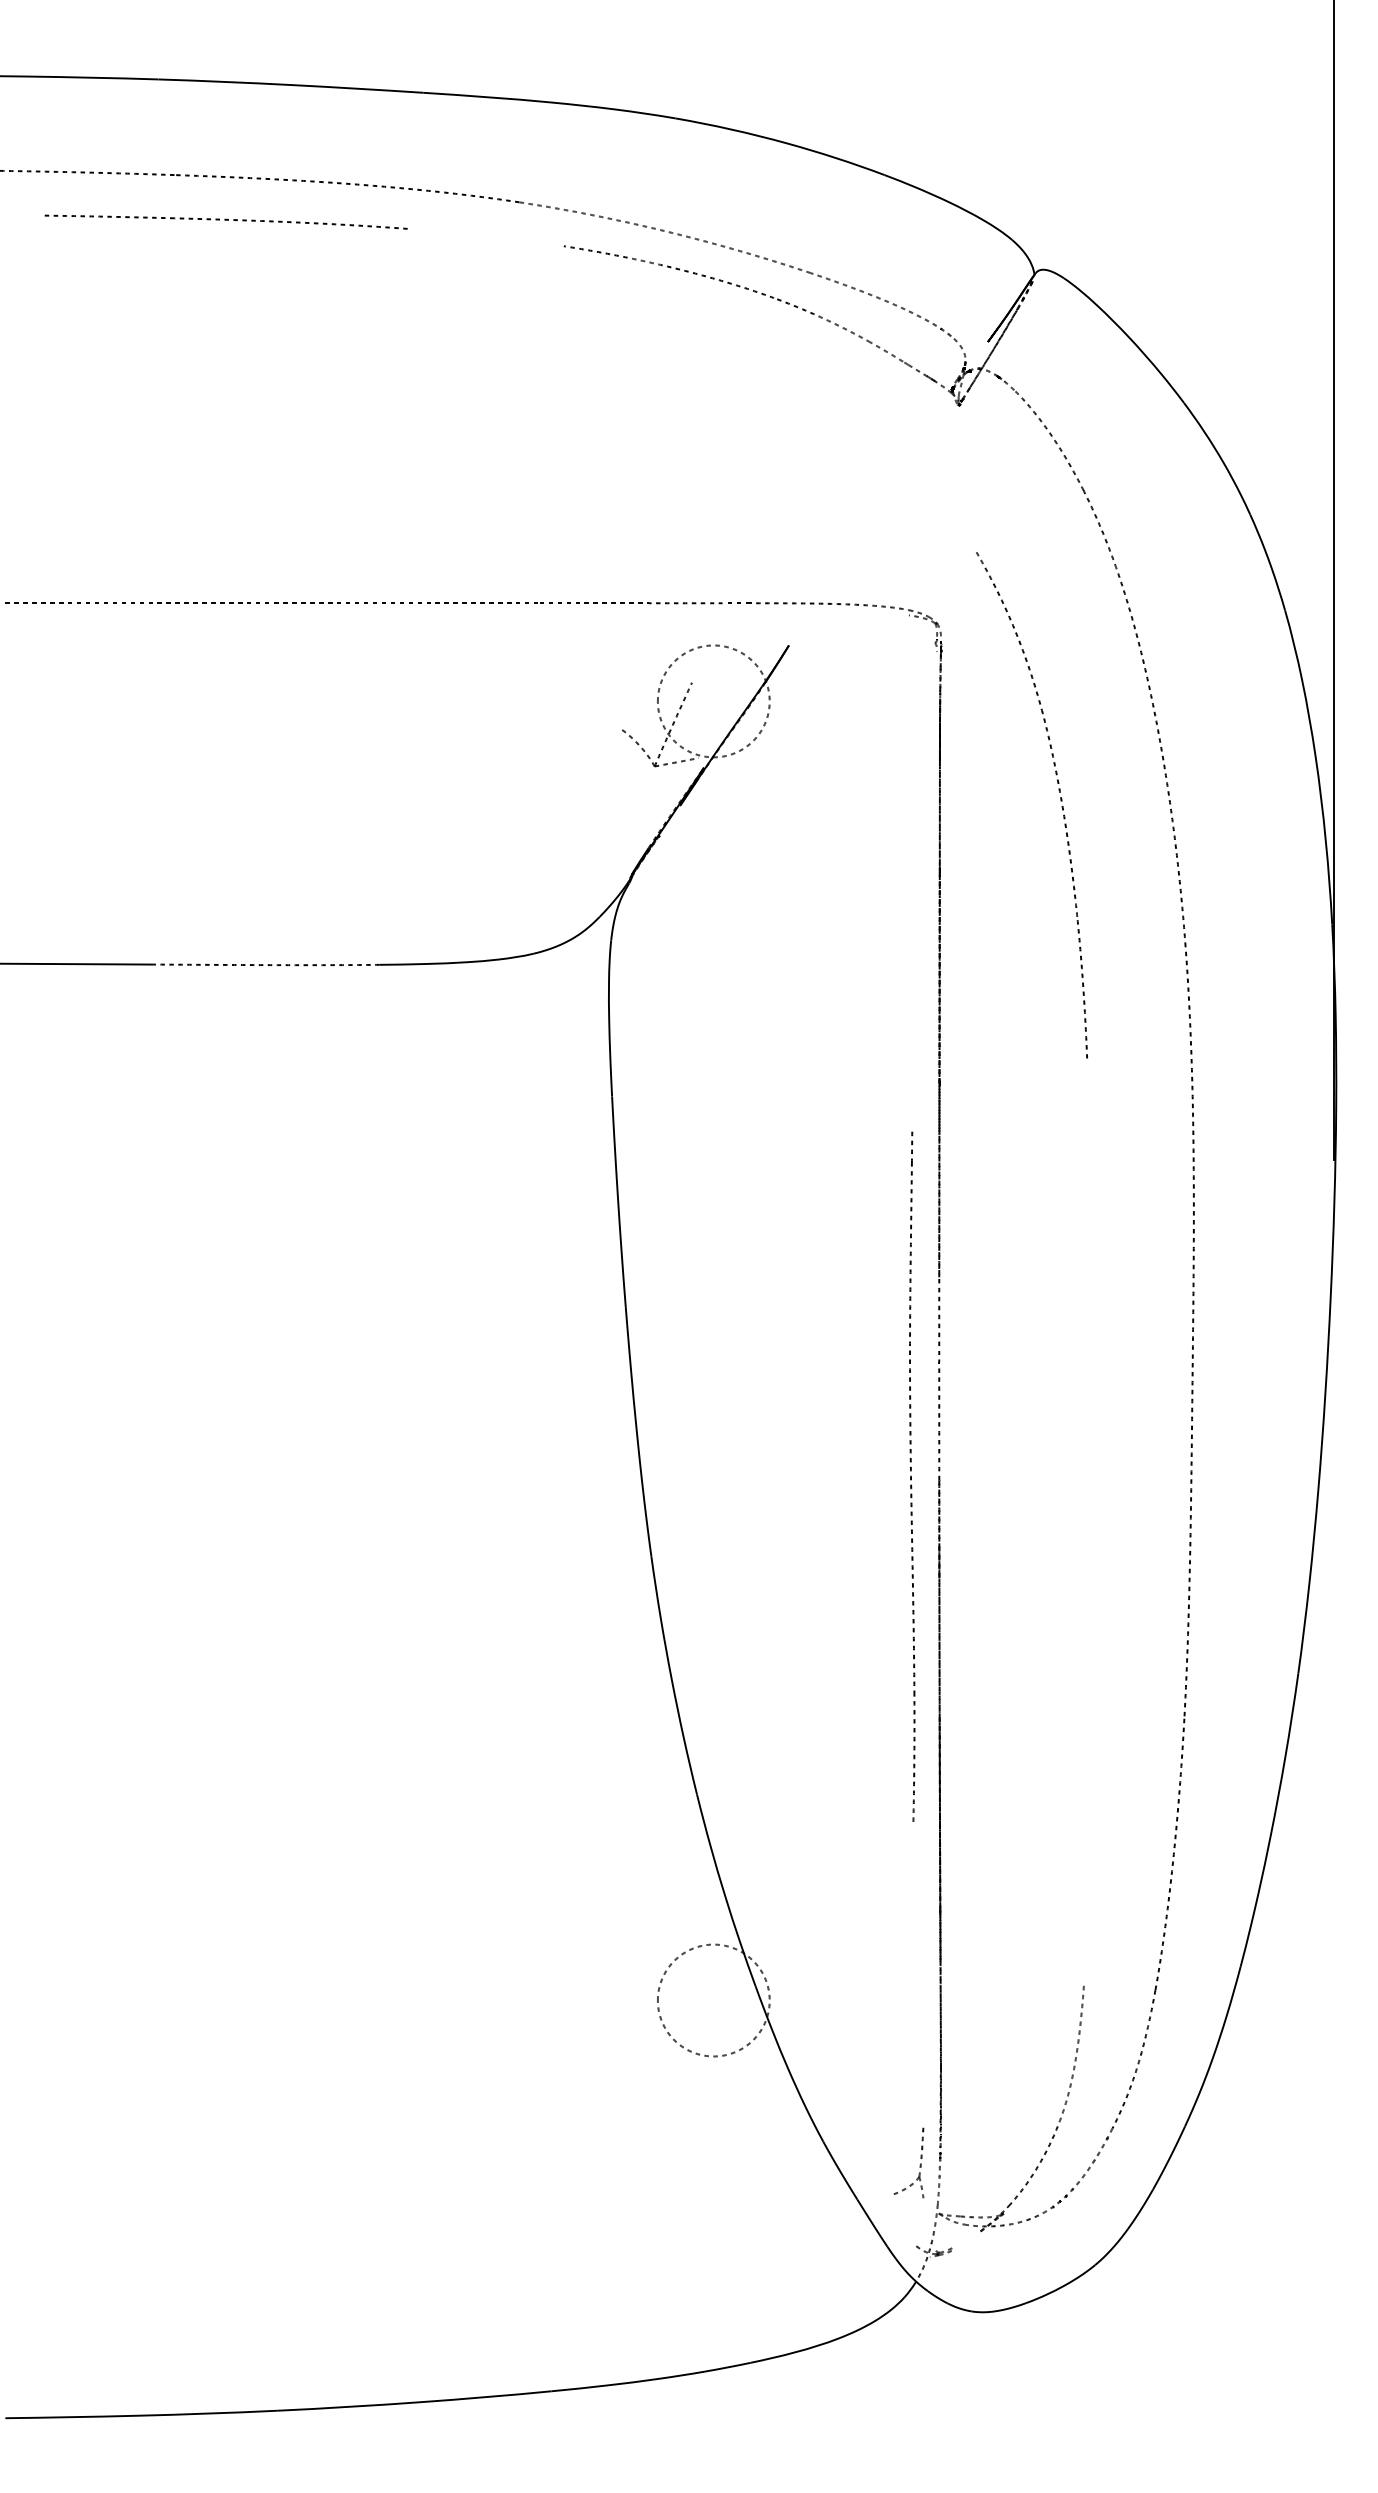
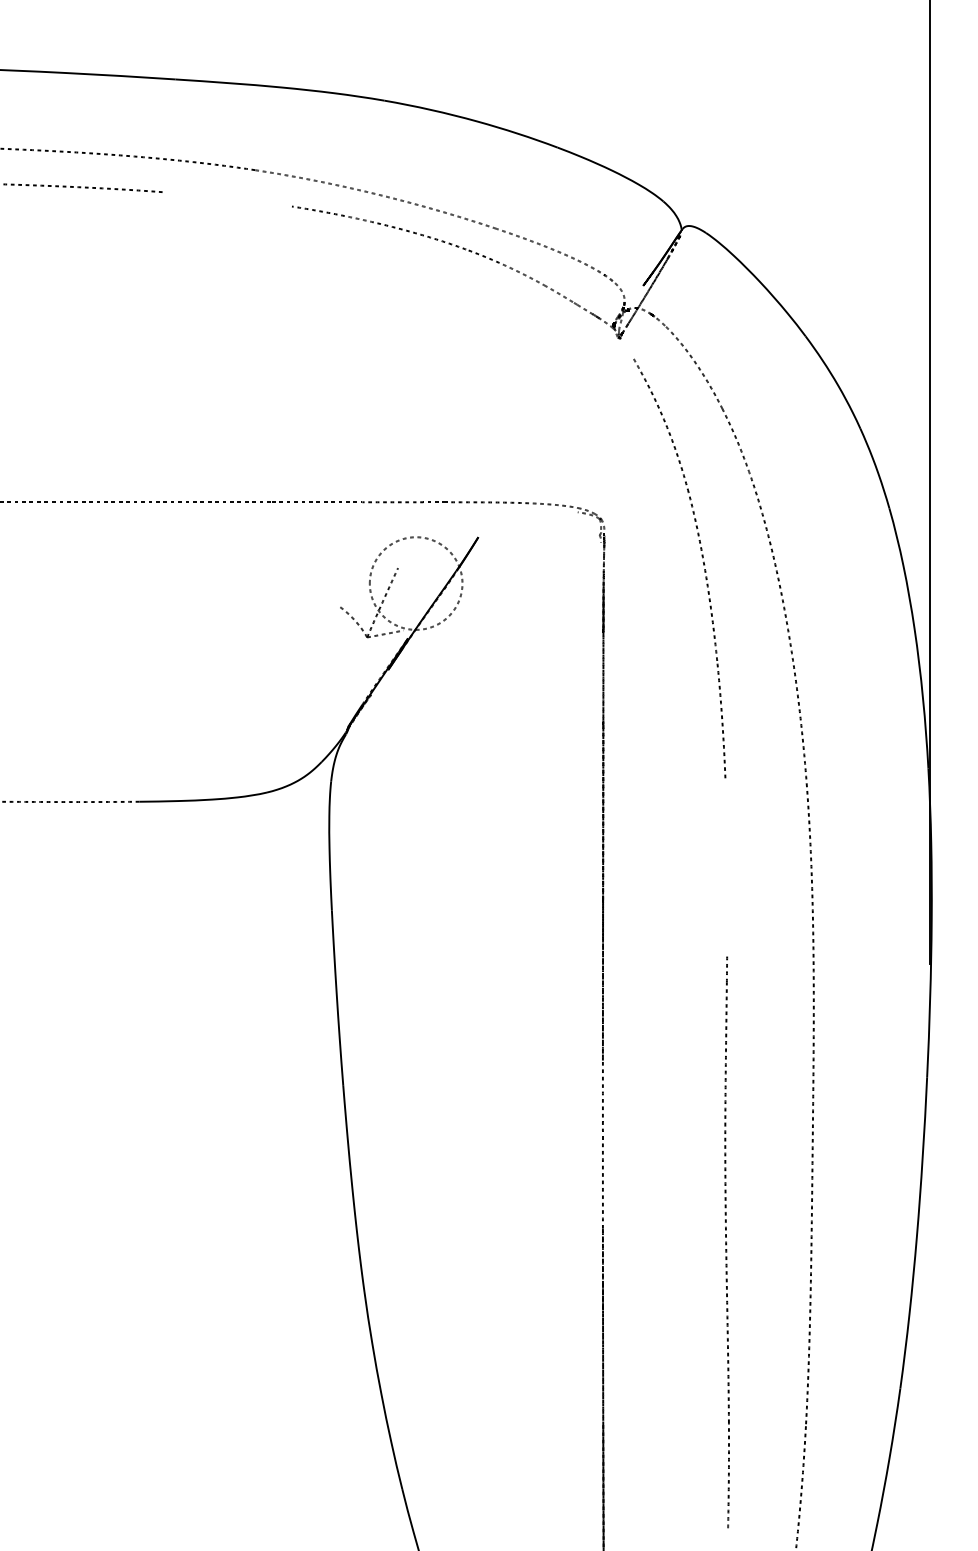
part: (1060, 801) -> (703, 565), moved
part: (912, 1476) -> (727, 1242), moved

